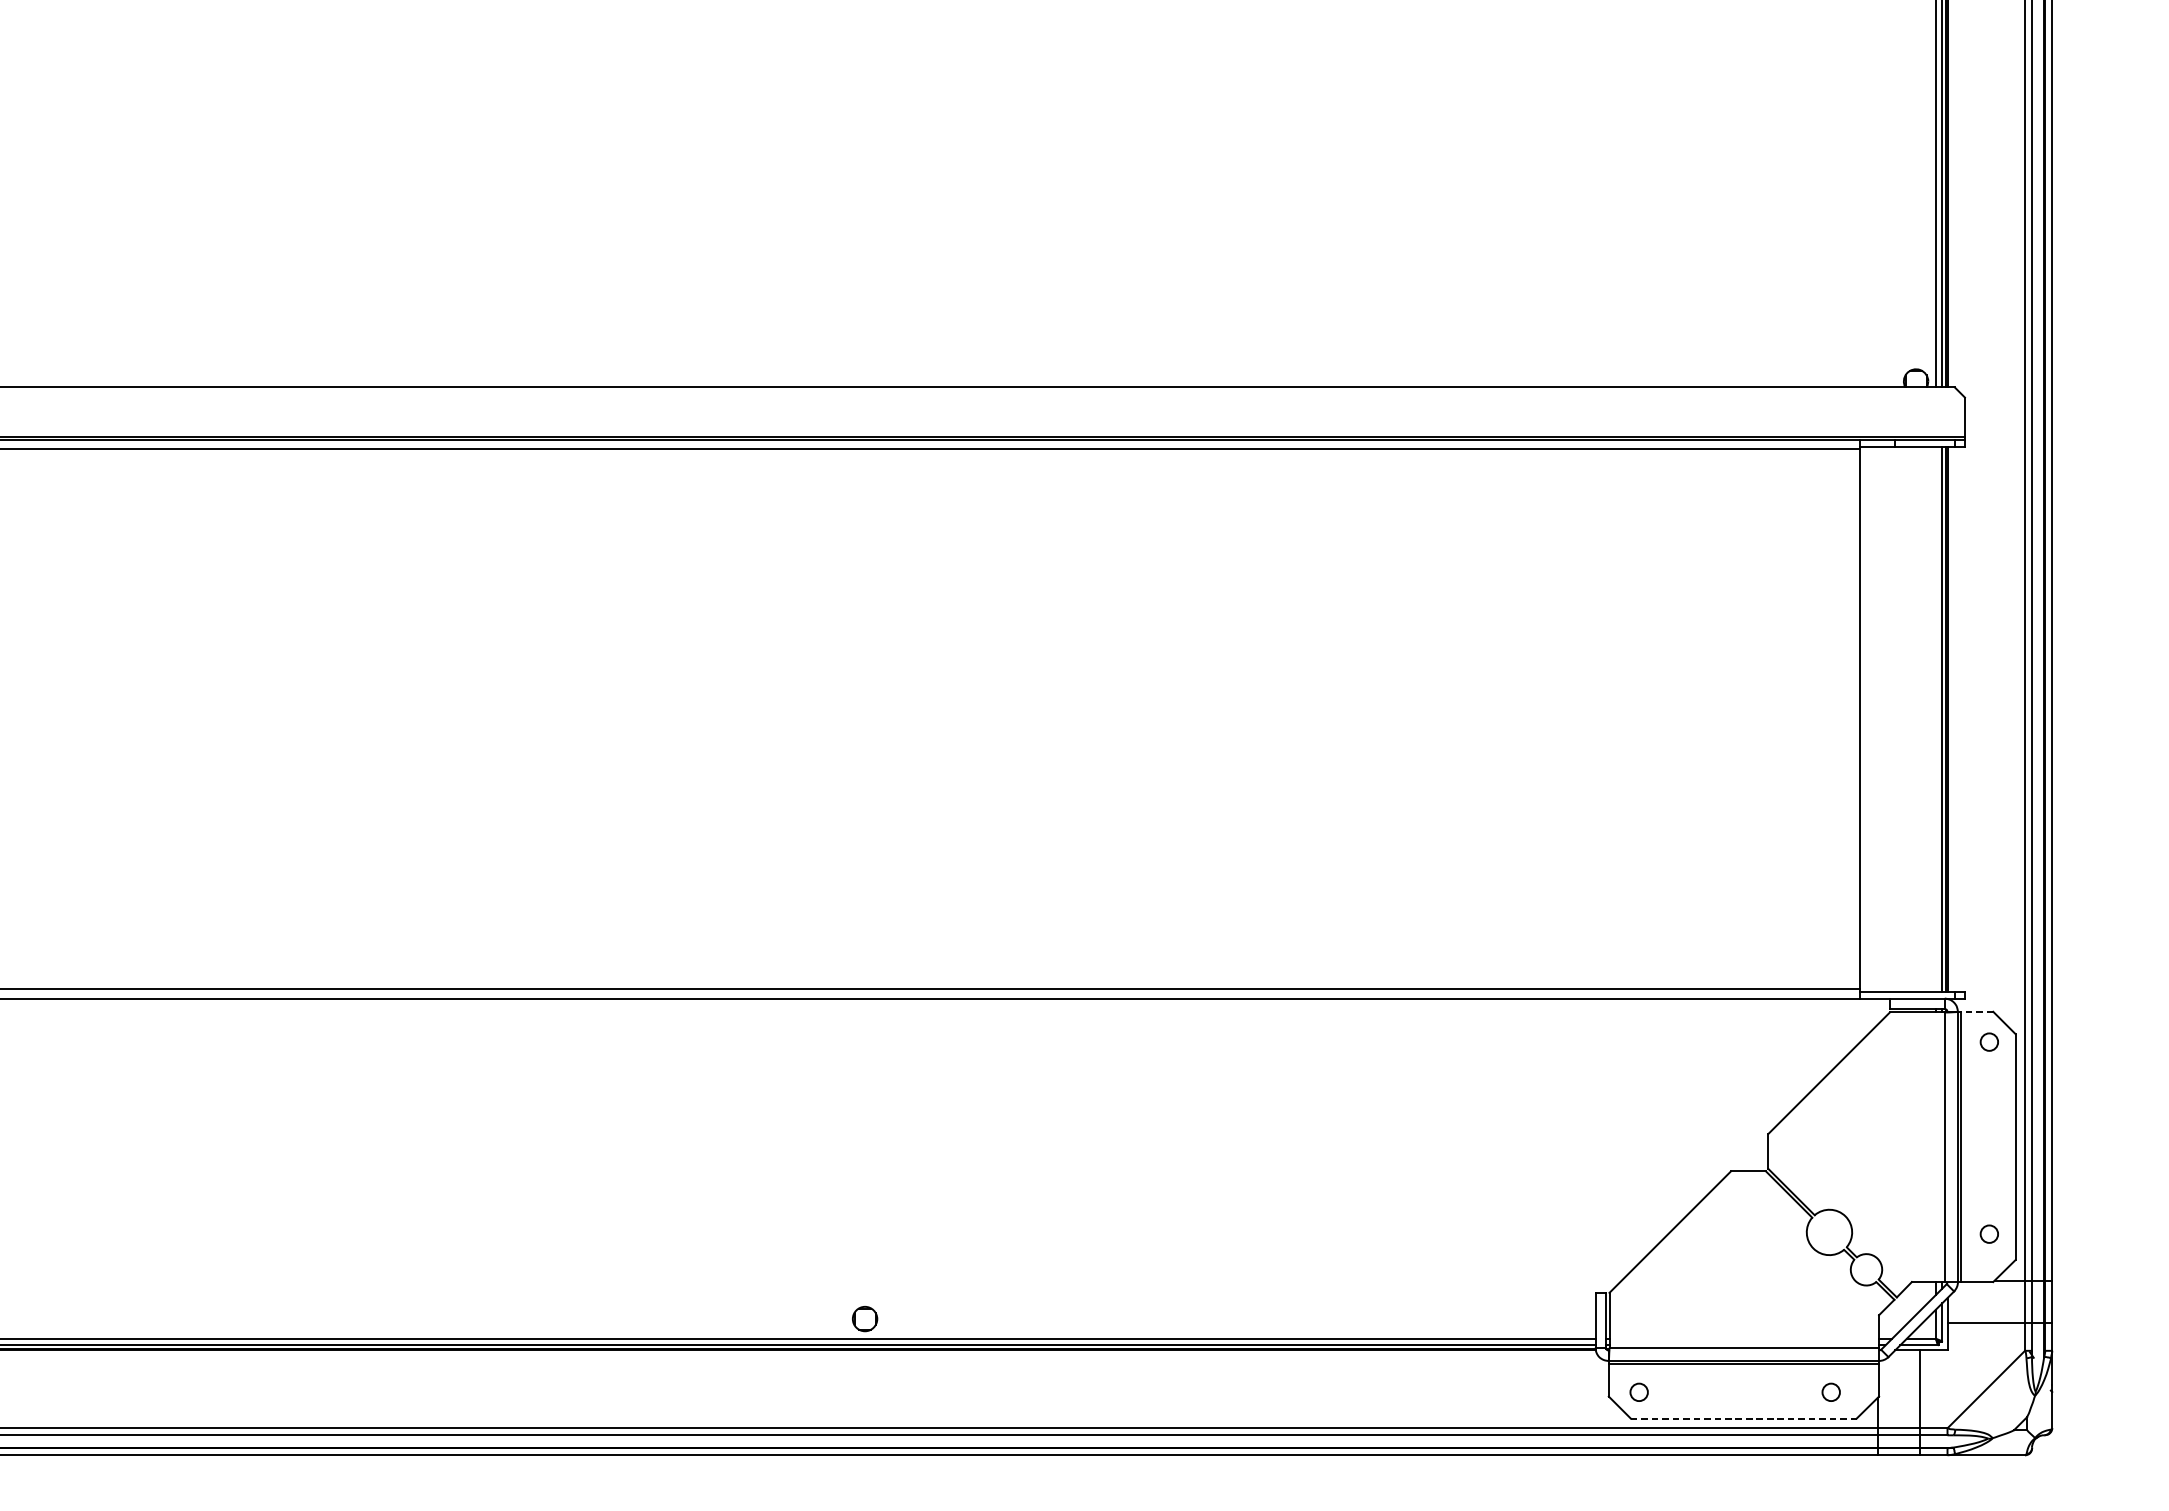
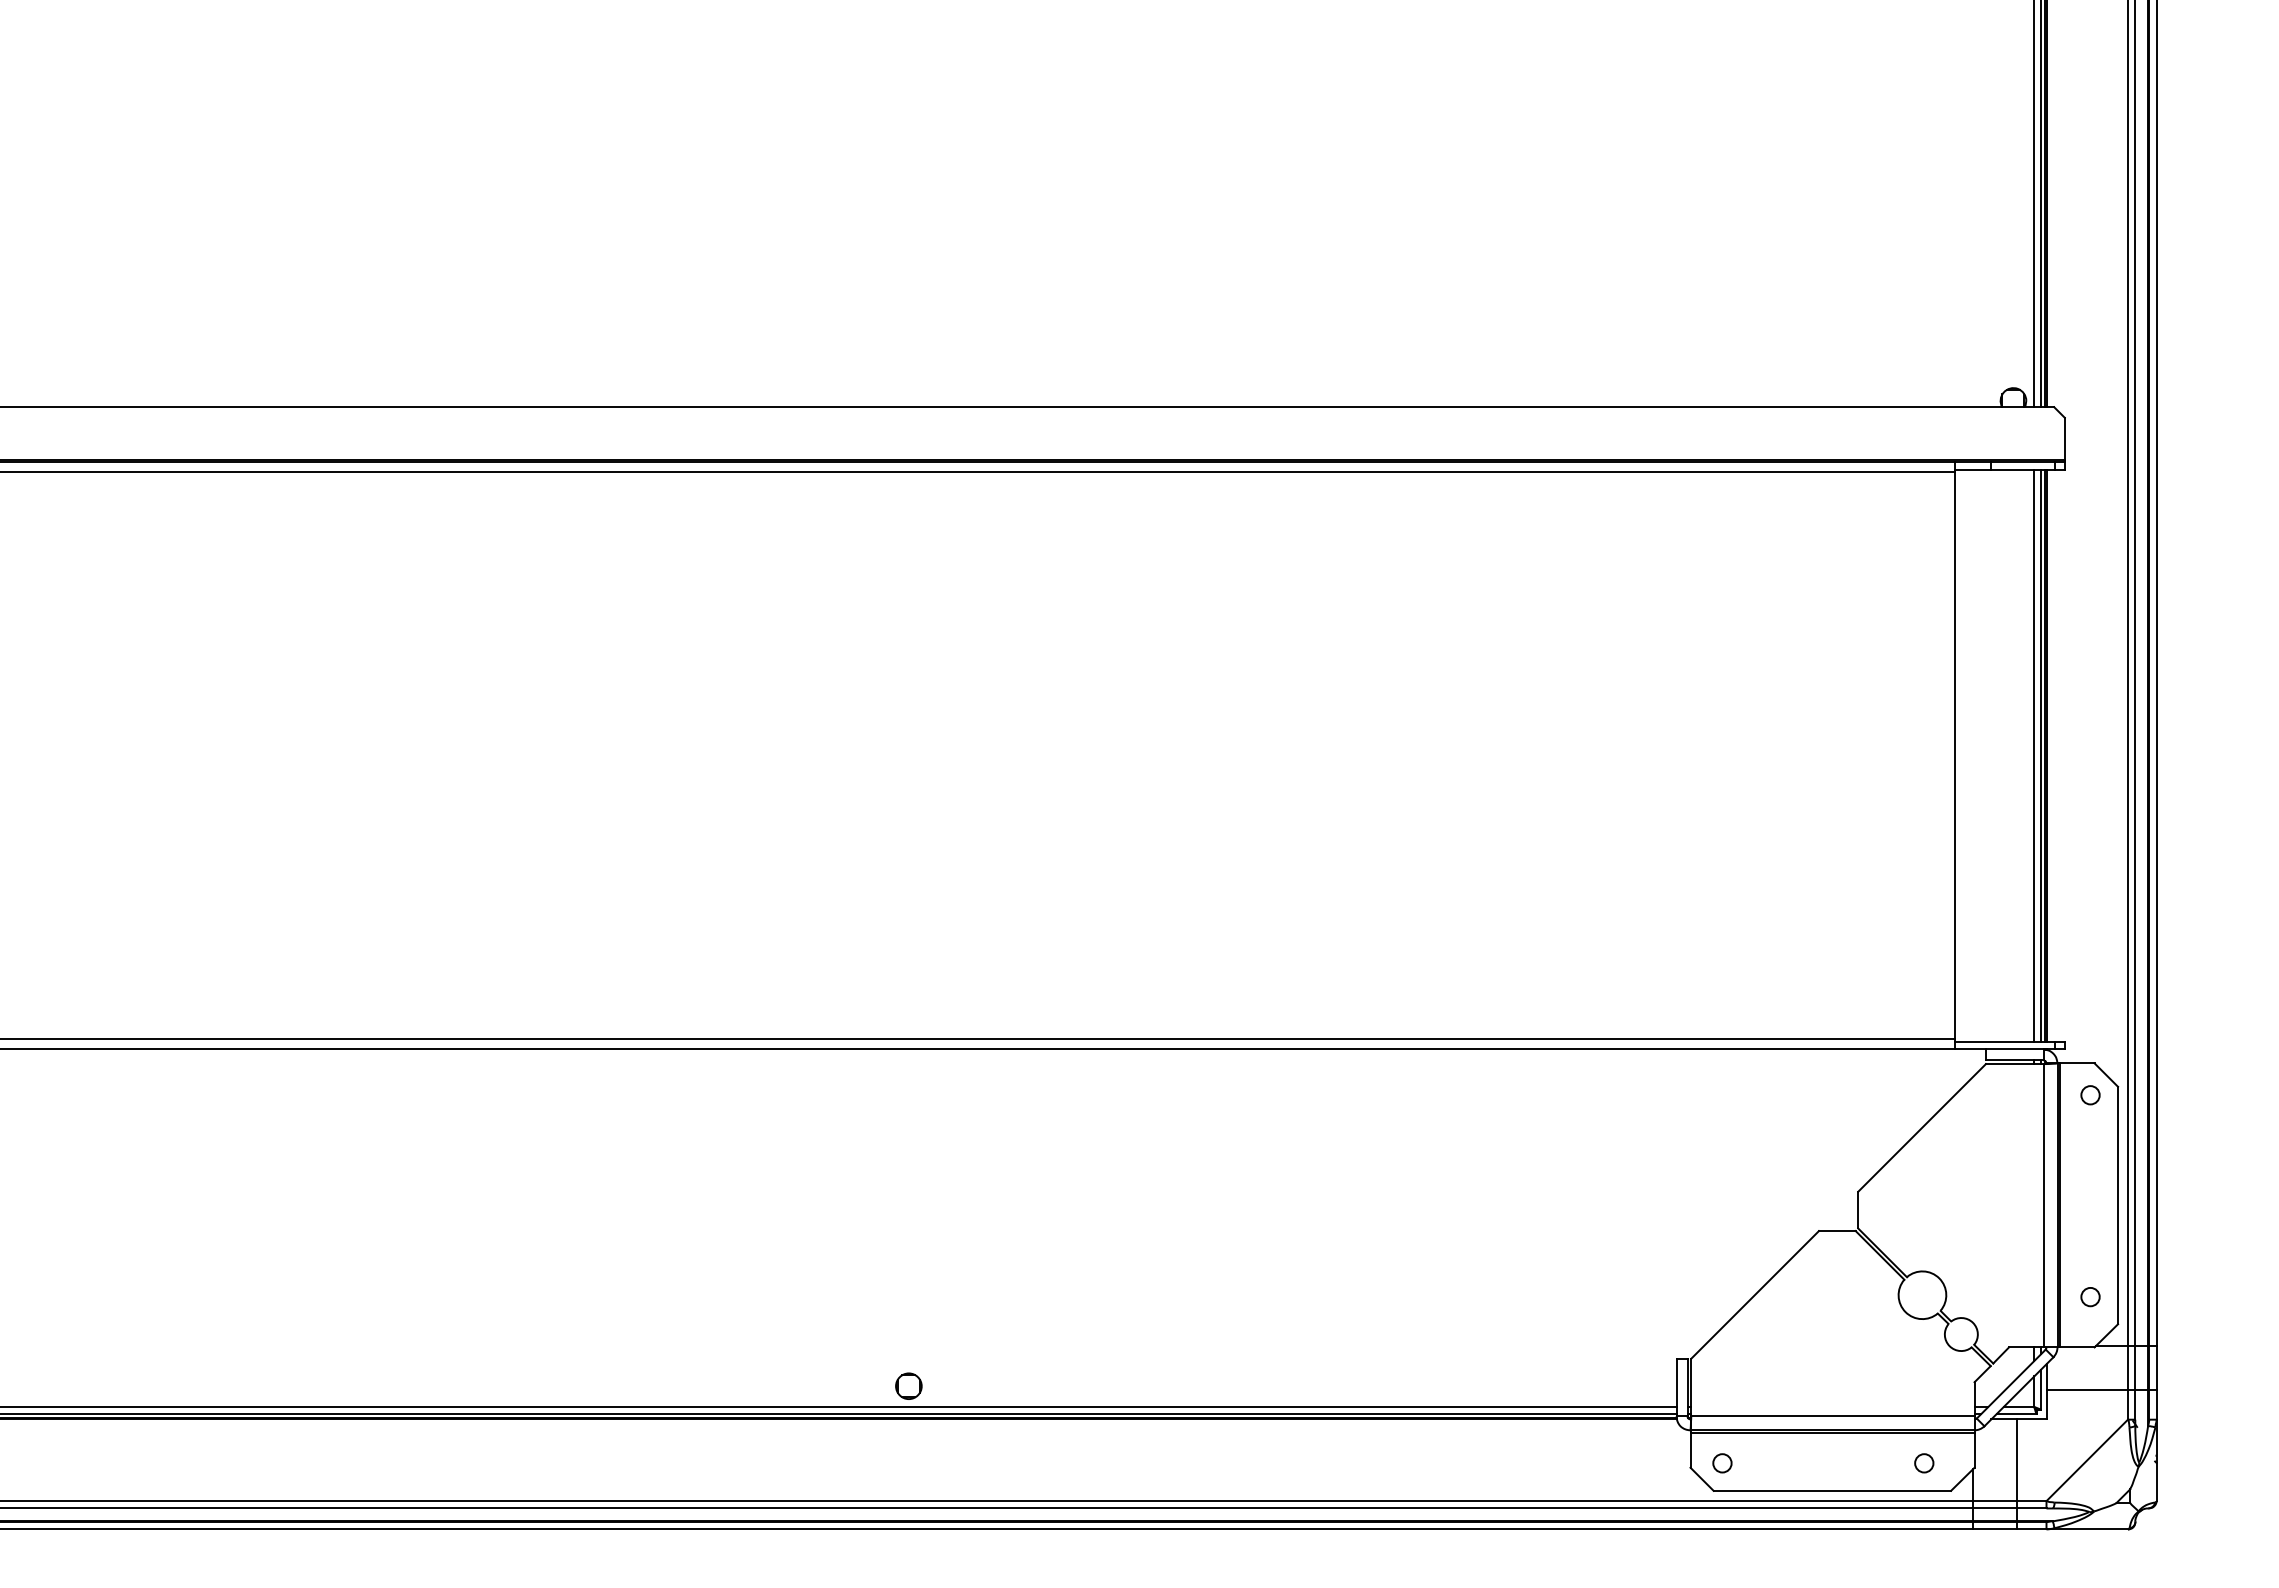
line: (1936, 718) -> (2034, 755), added
line: (1977, 1011) -> (2077, 1063), dashed -> solid
line: (1743, 1418) -> (1832, 1490), dashed -> solid

